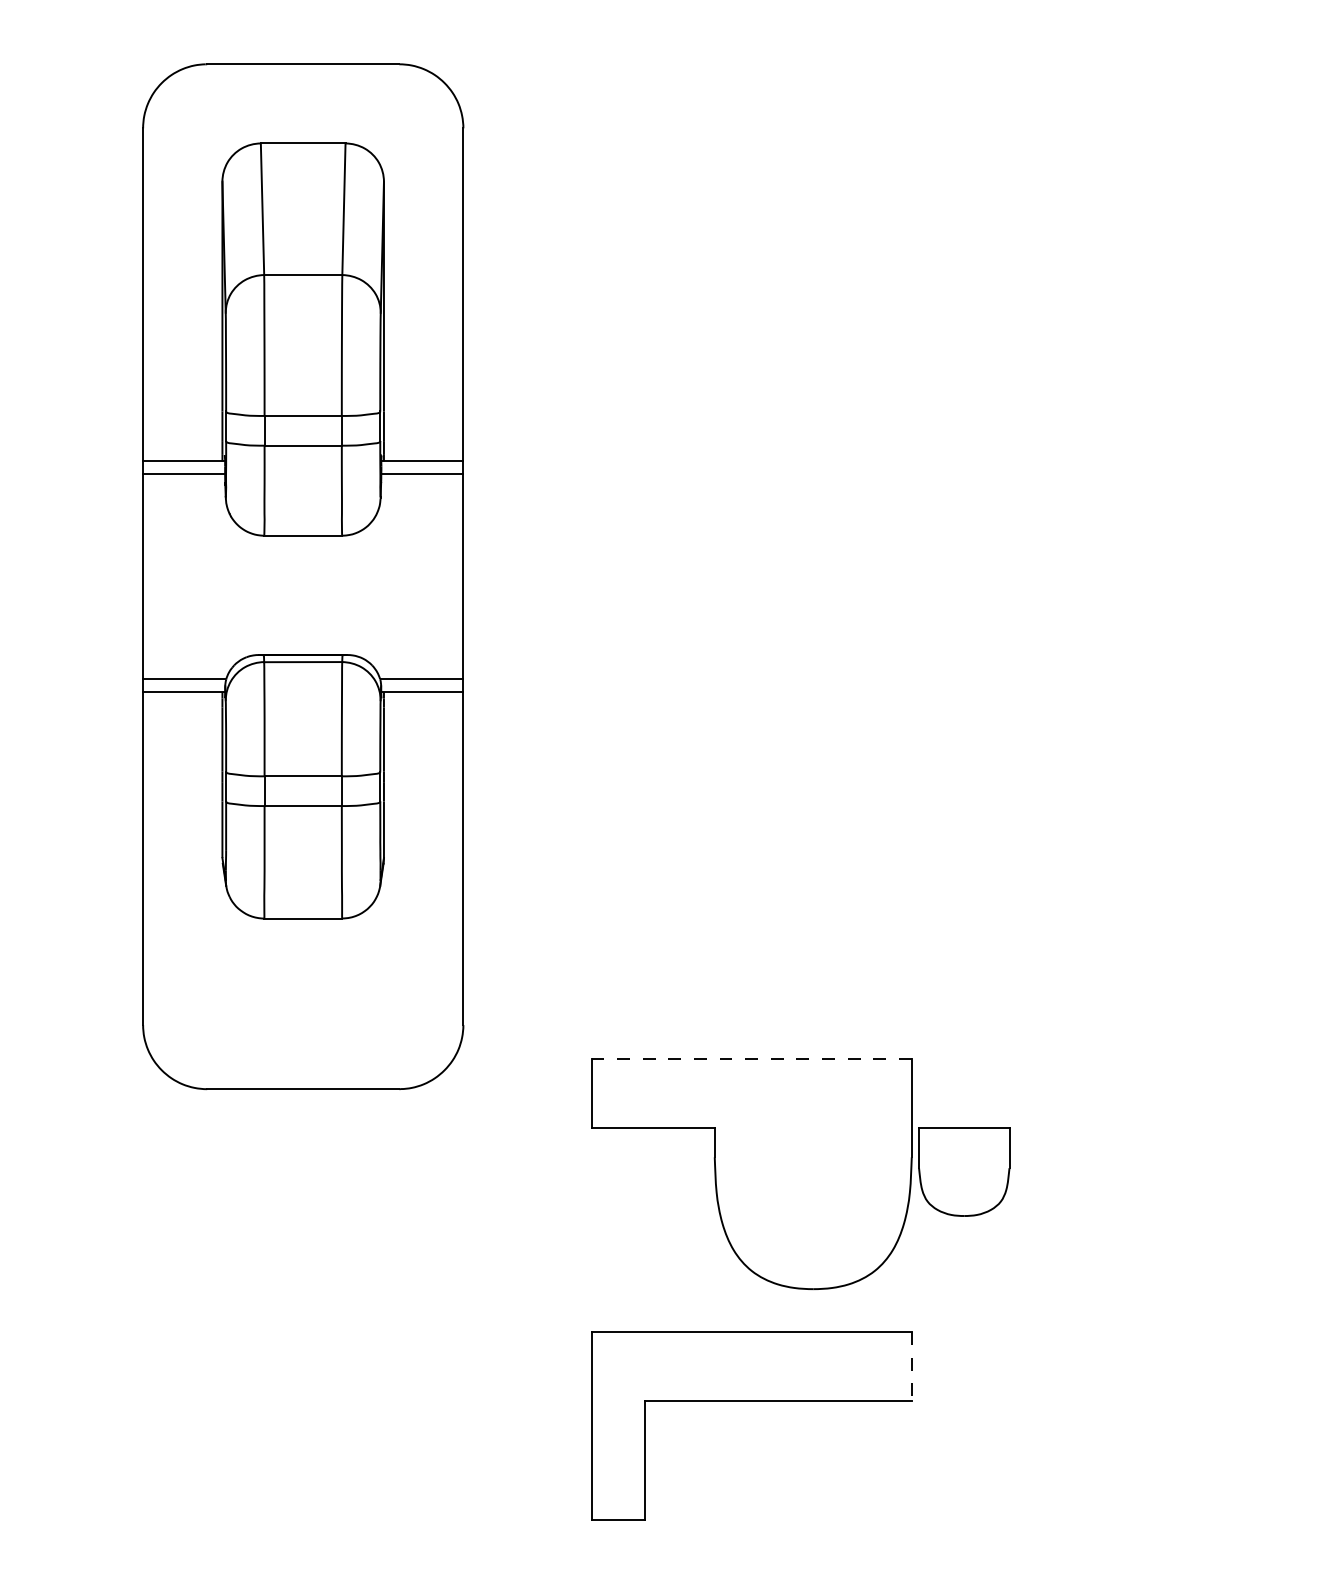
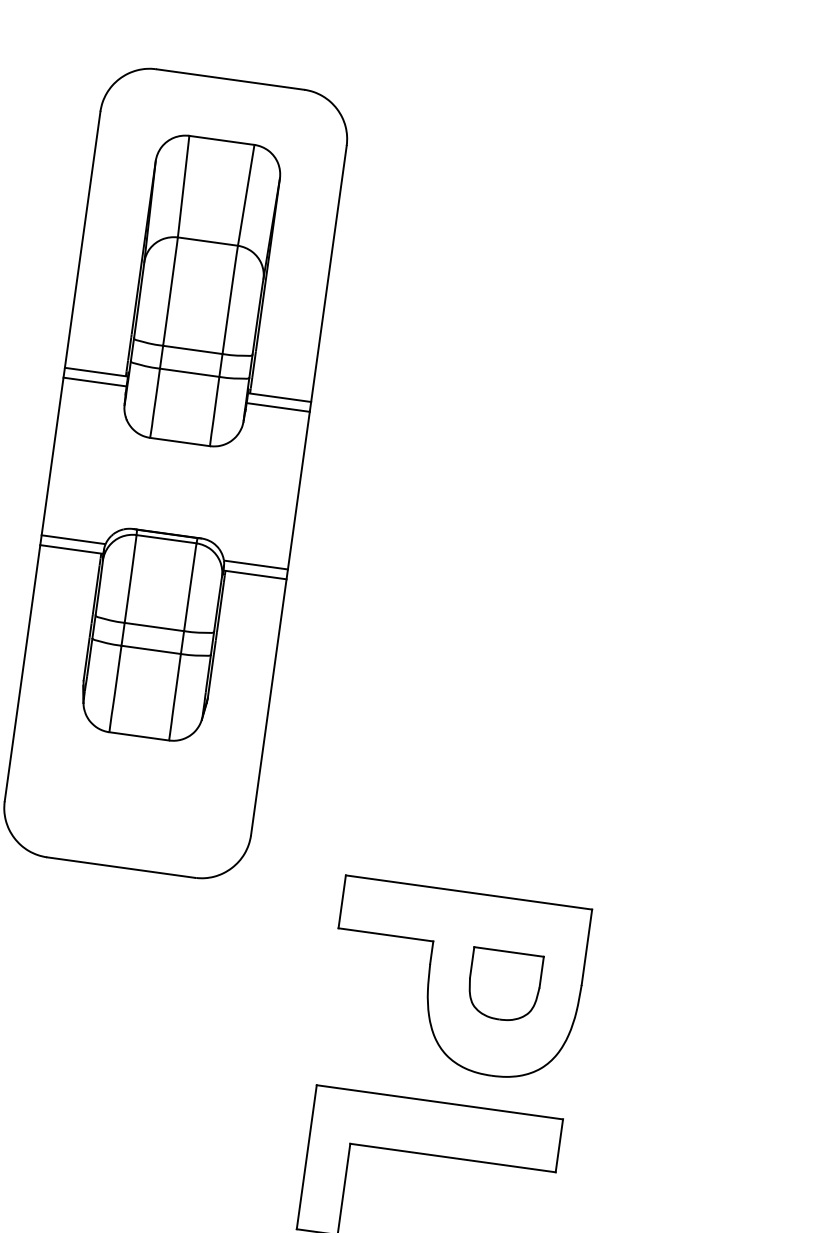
line: (751, 1059) -> (468, 892), dashed -> solid
part: (964, 1171) -> (504, 985), moved
line: (911, 1367) -> (559, 1146), dashed -> solid

